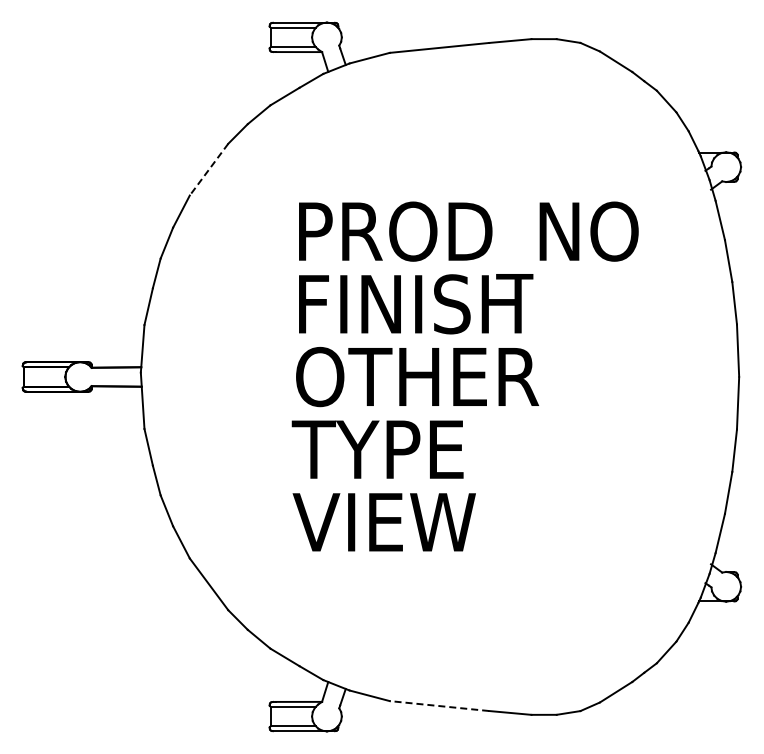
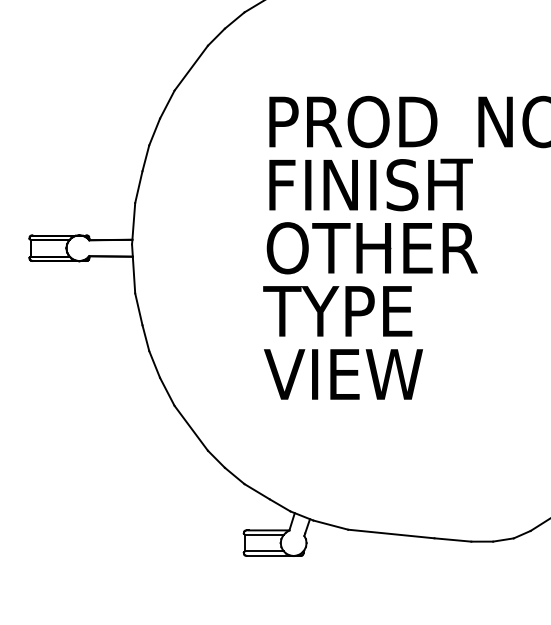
line: (208, 170) -> (190, 68), dashed -> solid
line: (439, 706) -> (391, 534), dashed -> solid

